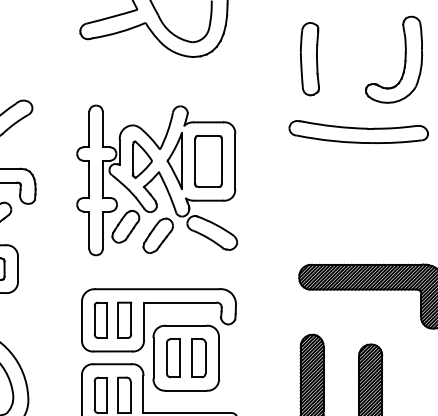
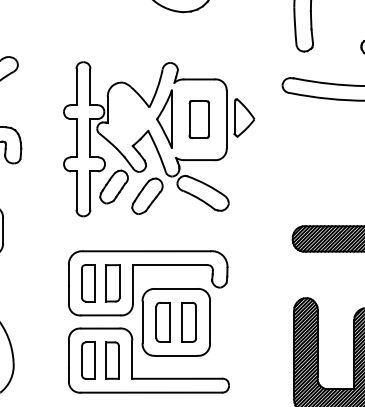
part: (141, 159) -> (243, 117), moved
part: (208, 160) -> (199, 118), size x0.7

